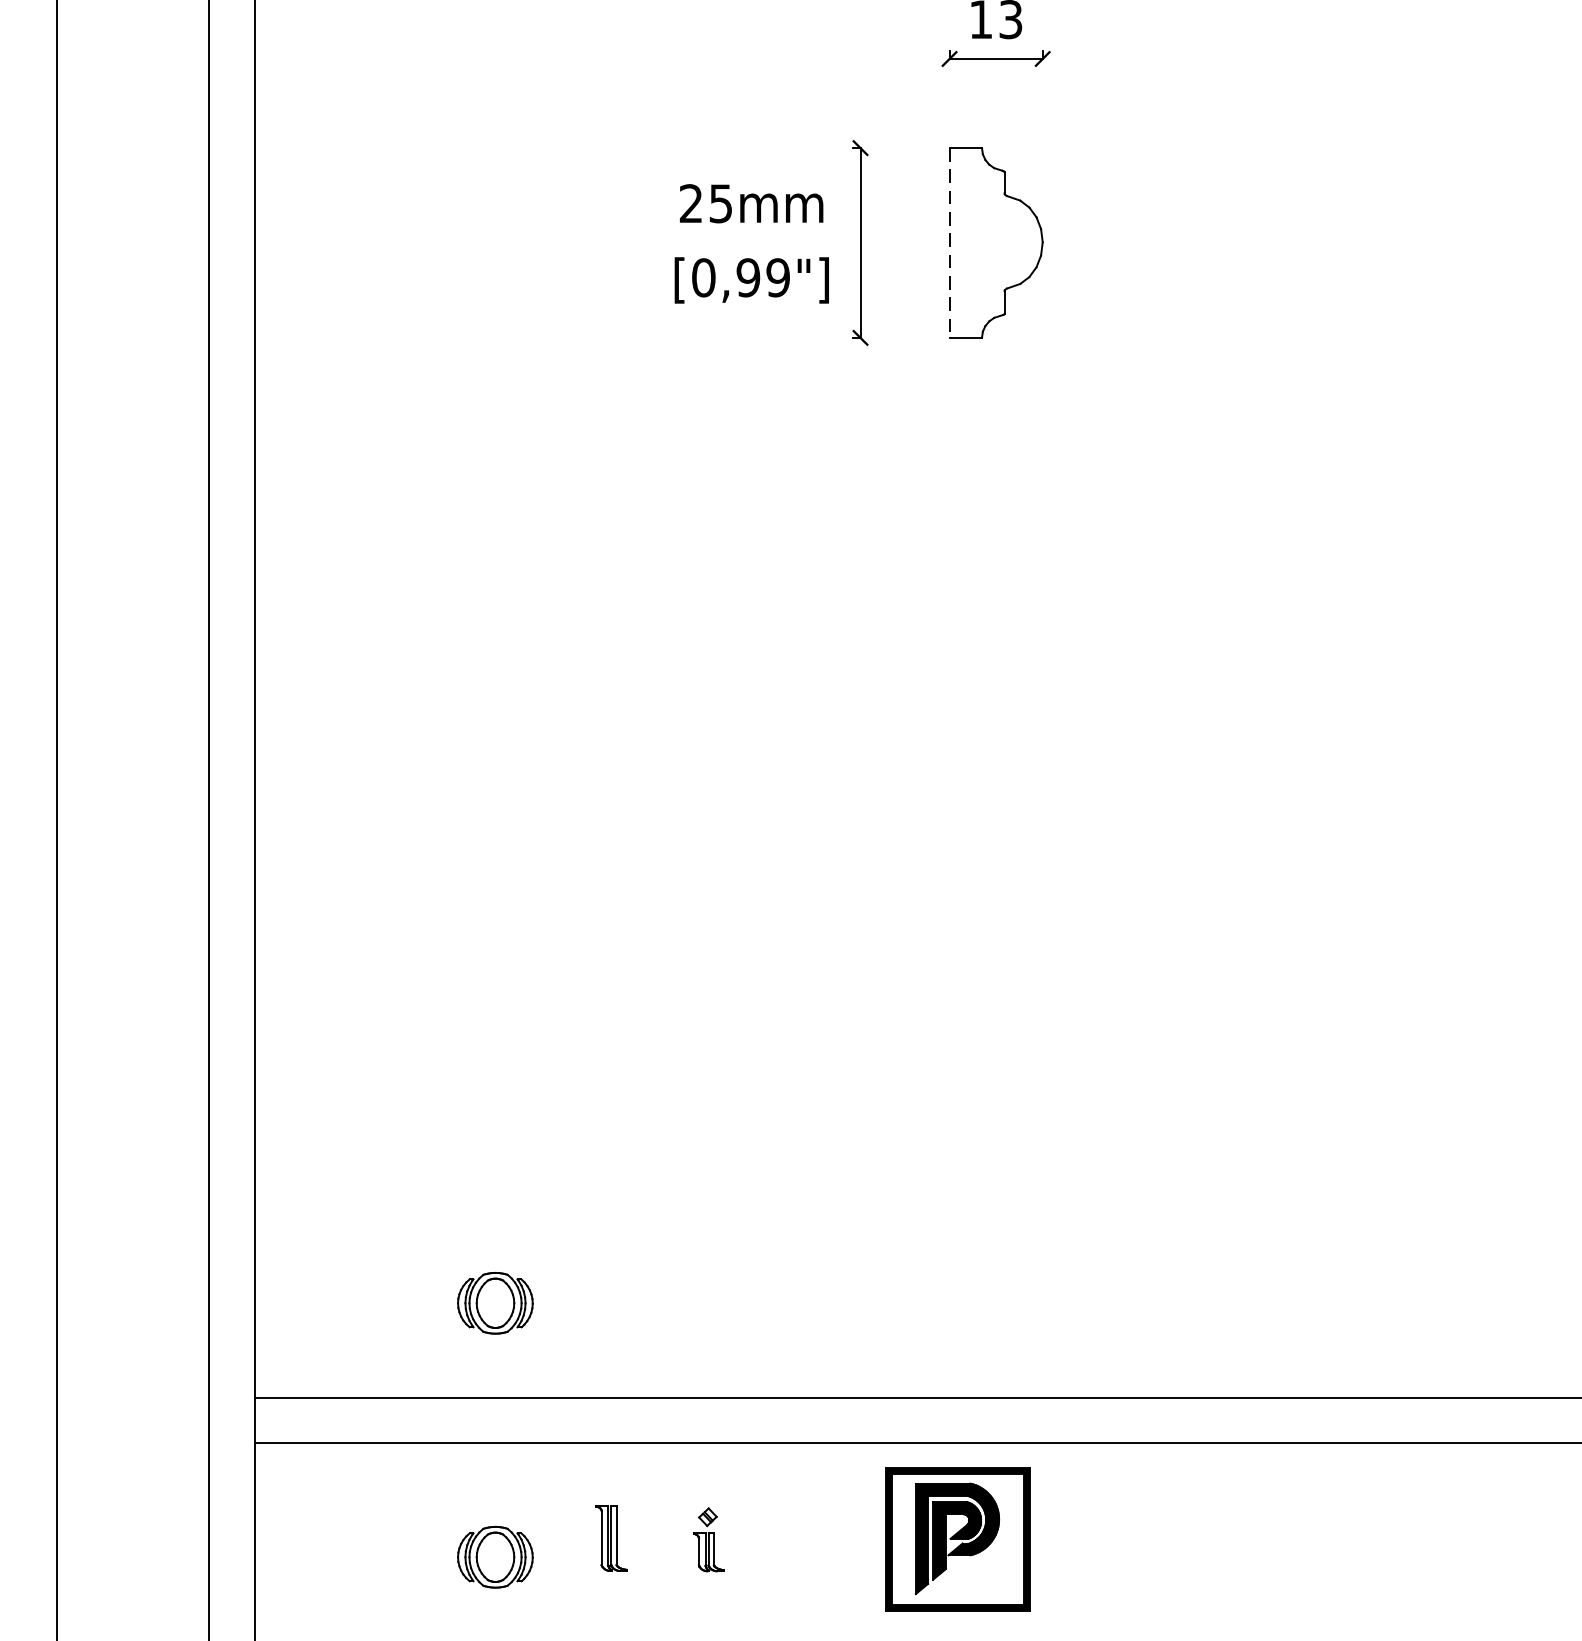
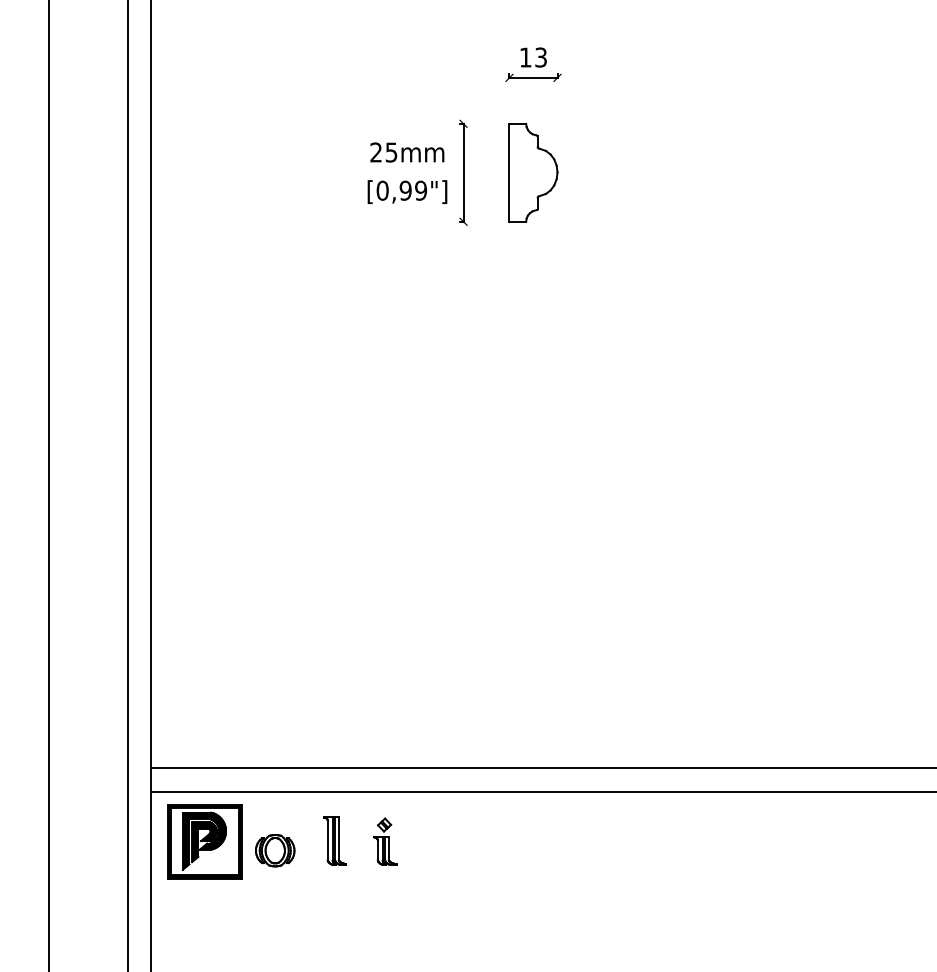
line: (949, 242) -> (509, 172), dashed -> solid
part: (495, 1302) -> (275, 719), removed
part: (610, 1537) -> (334, 840), size x1.43
part: (709, 1539) -> (385, 841), size x1.43
part: (957, 1539) -> (204, 841), moved

